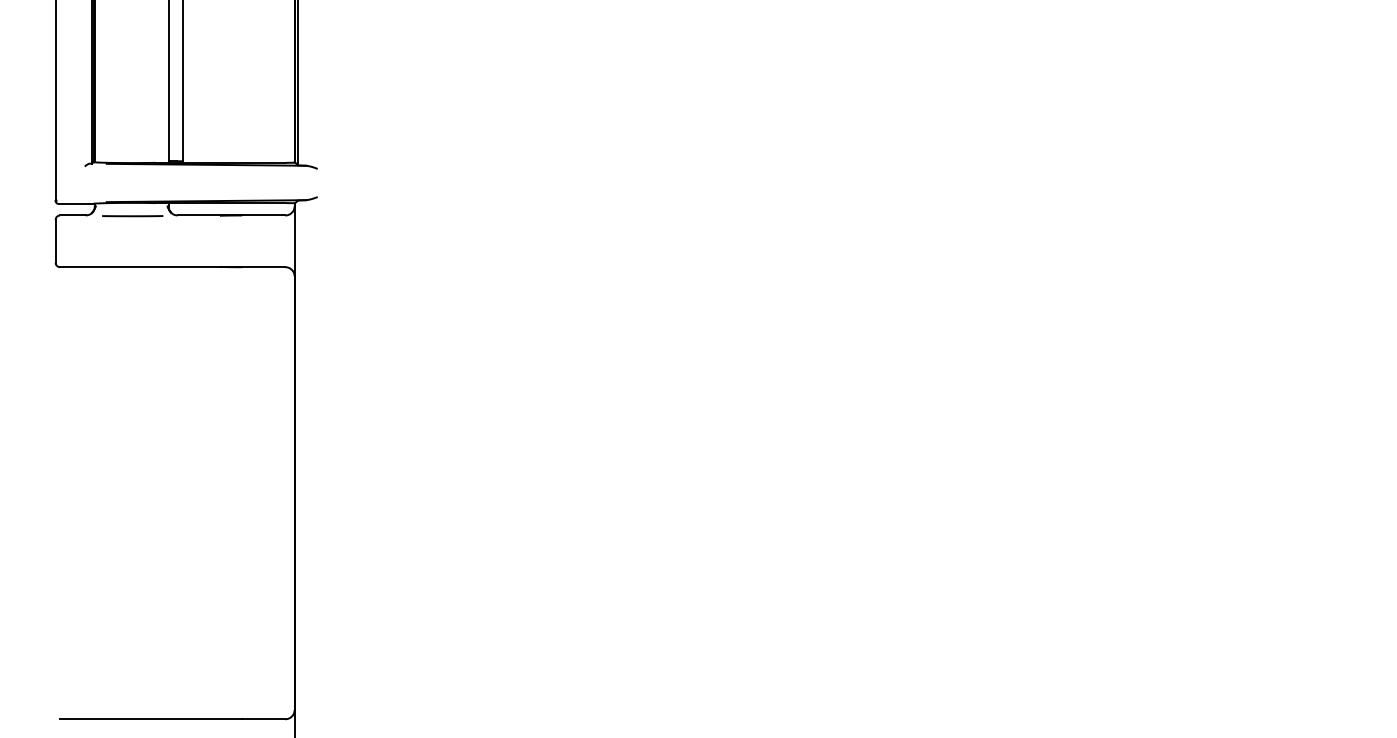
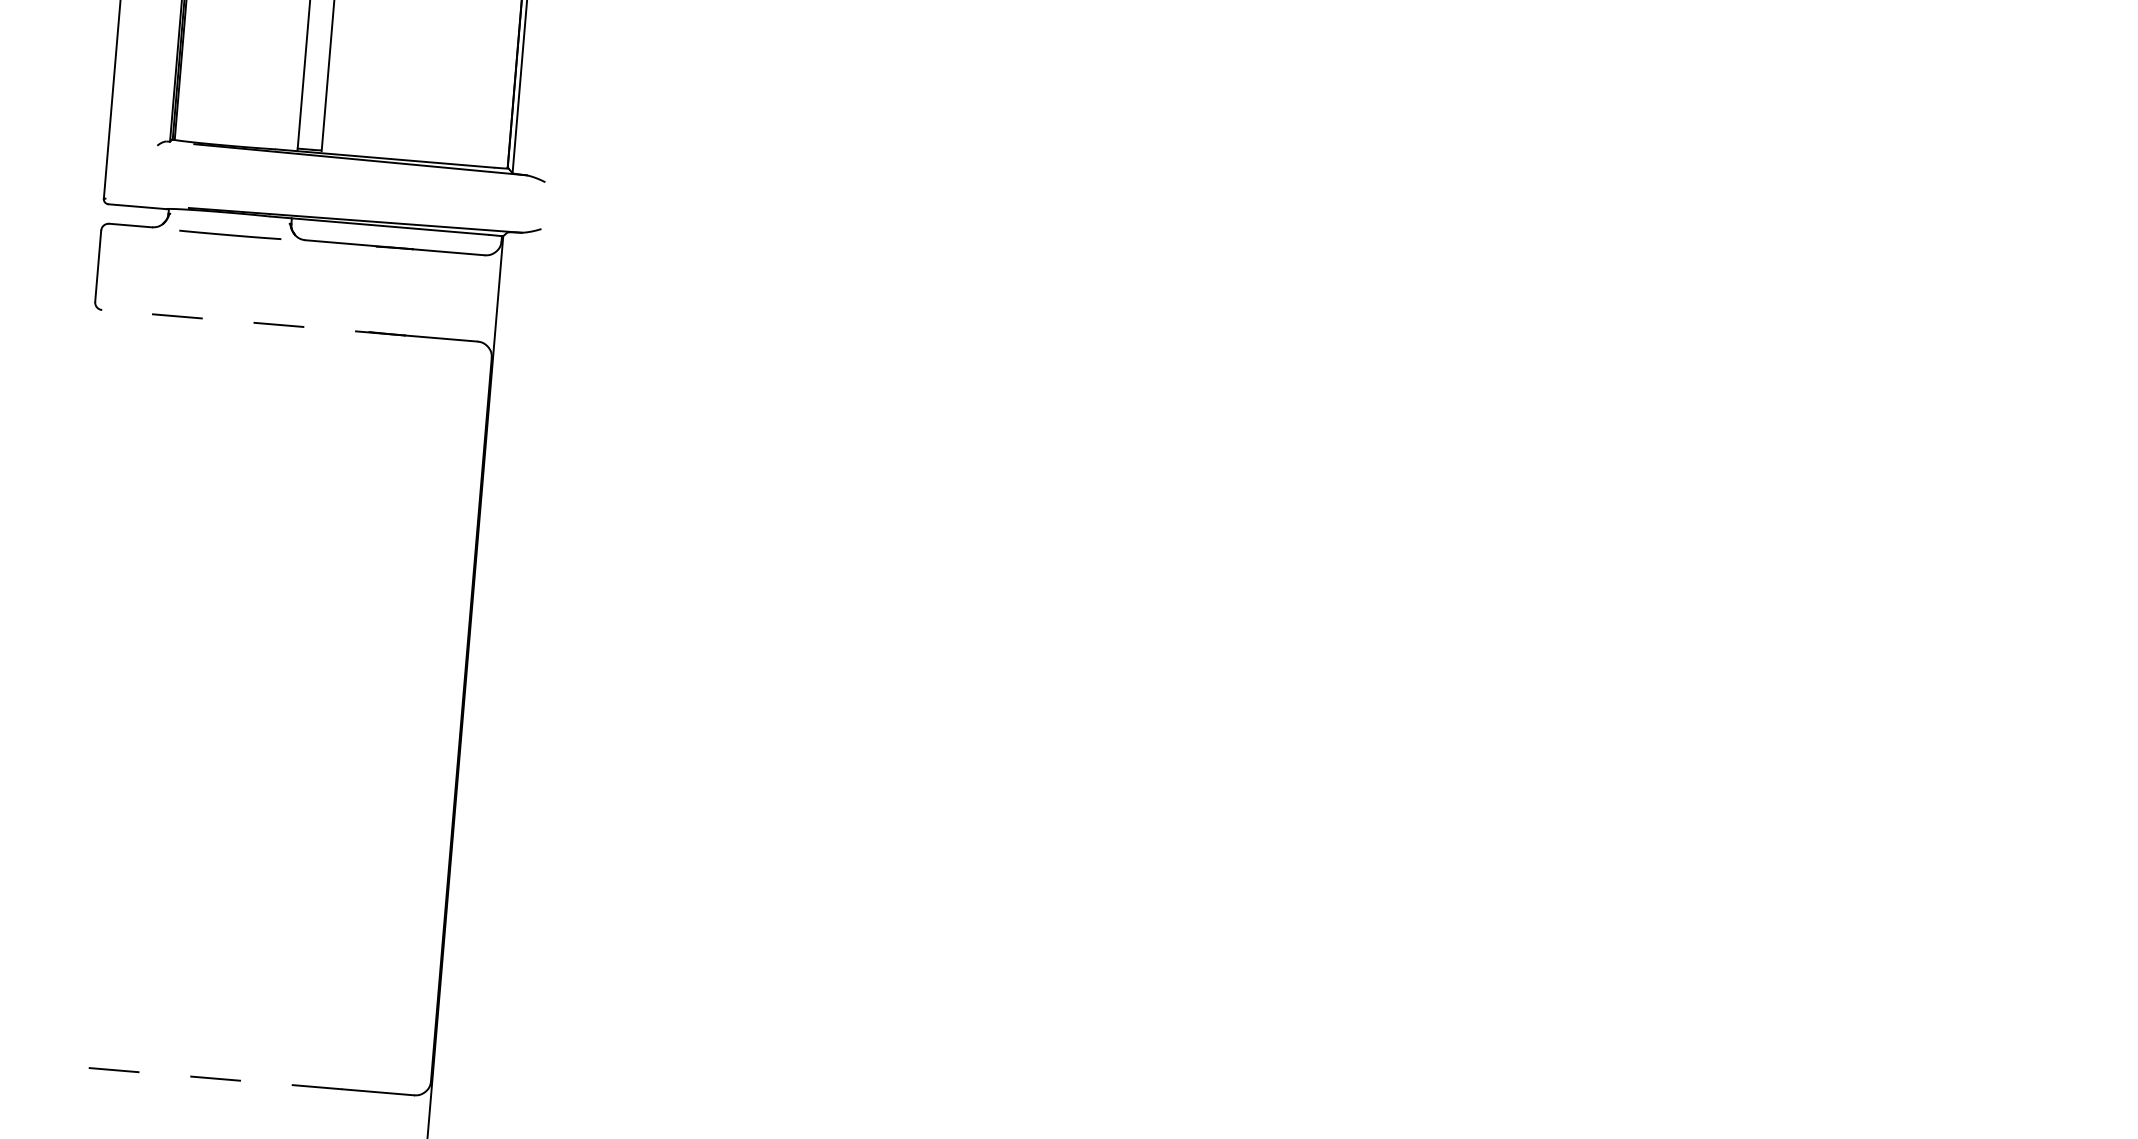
line: (150, 267) -> (252, 323), solid -> dashed
line: (150, 719) -> (189, 1076), solid -> dashed

